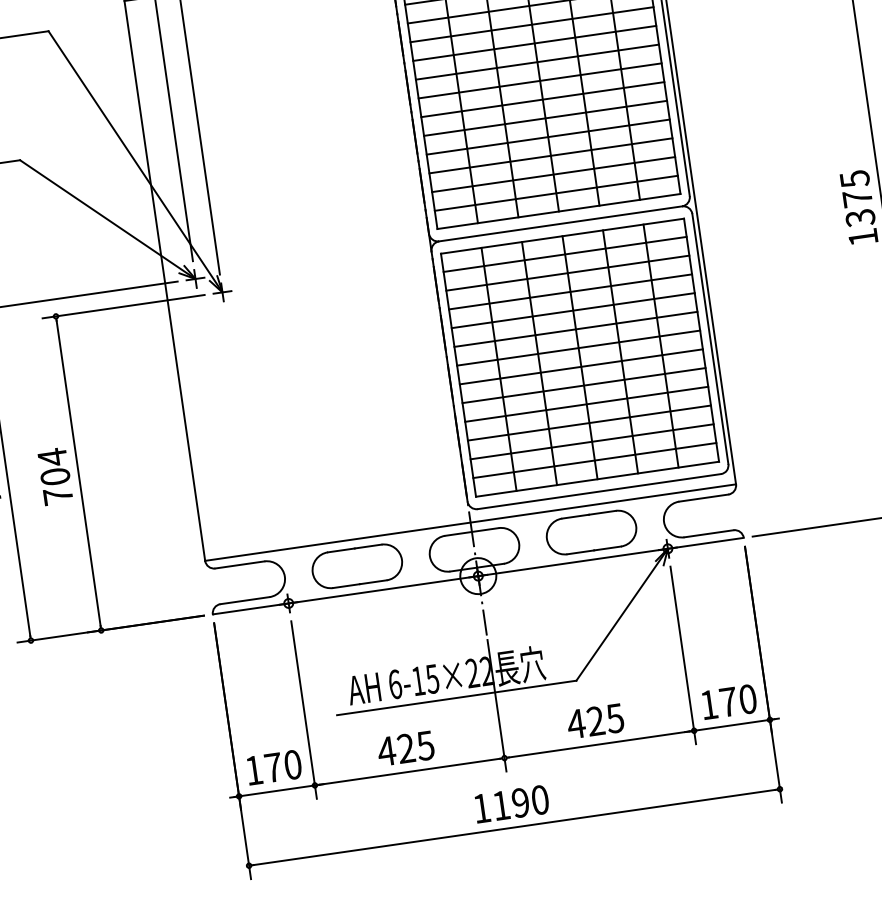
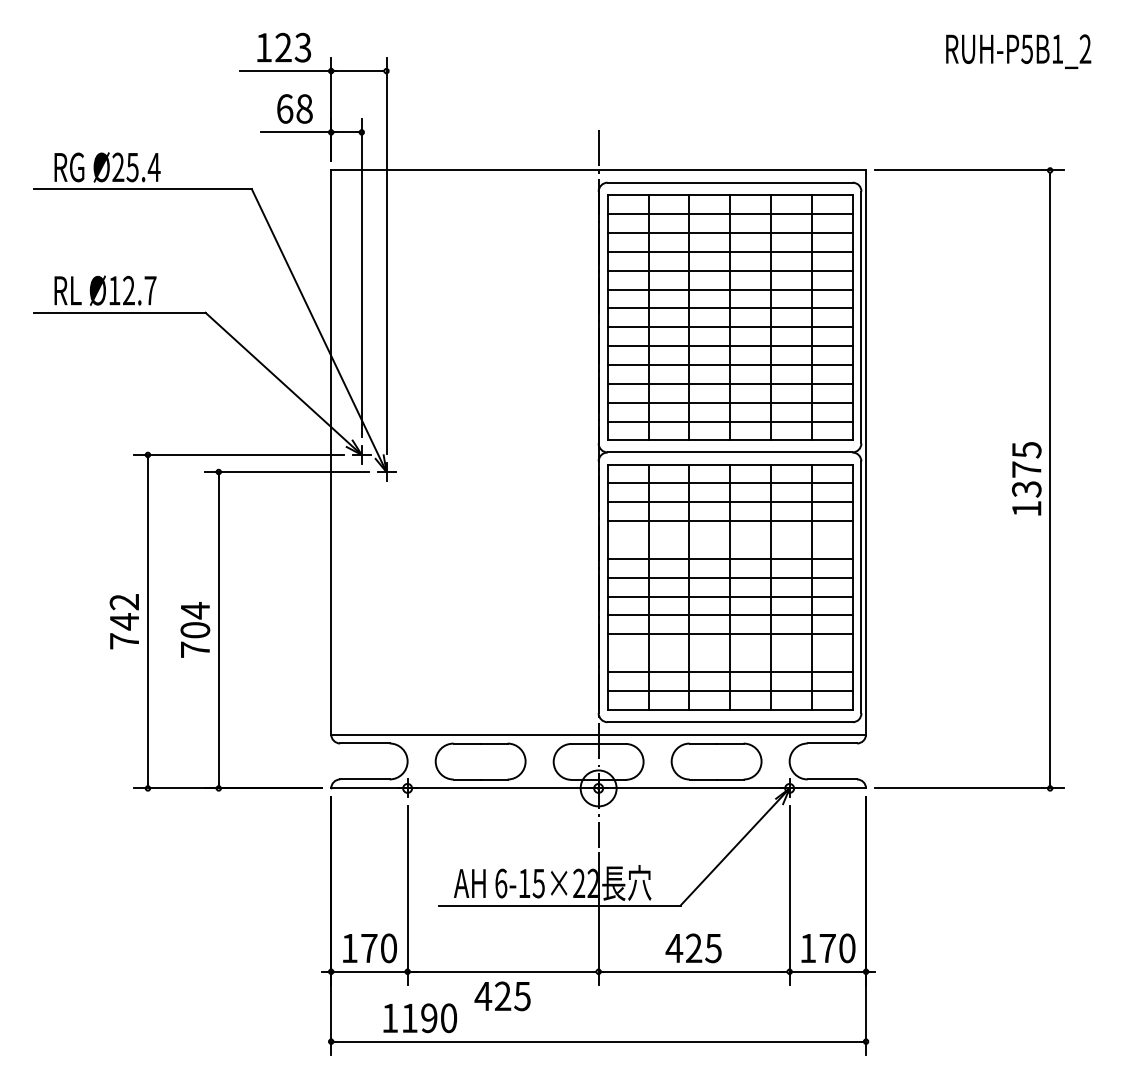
line: (572, 310) -> (729, 539), removed
line: (588, 423) -> (729, 653), removed
text: (405, 748) -> (502, 996), moved
text: (512, 804) -> (420, 1018), moved

